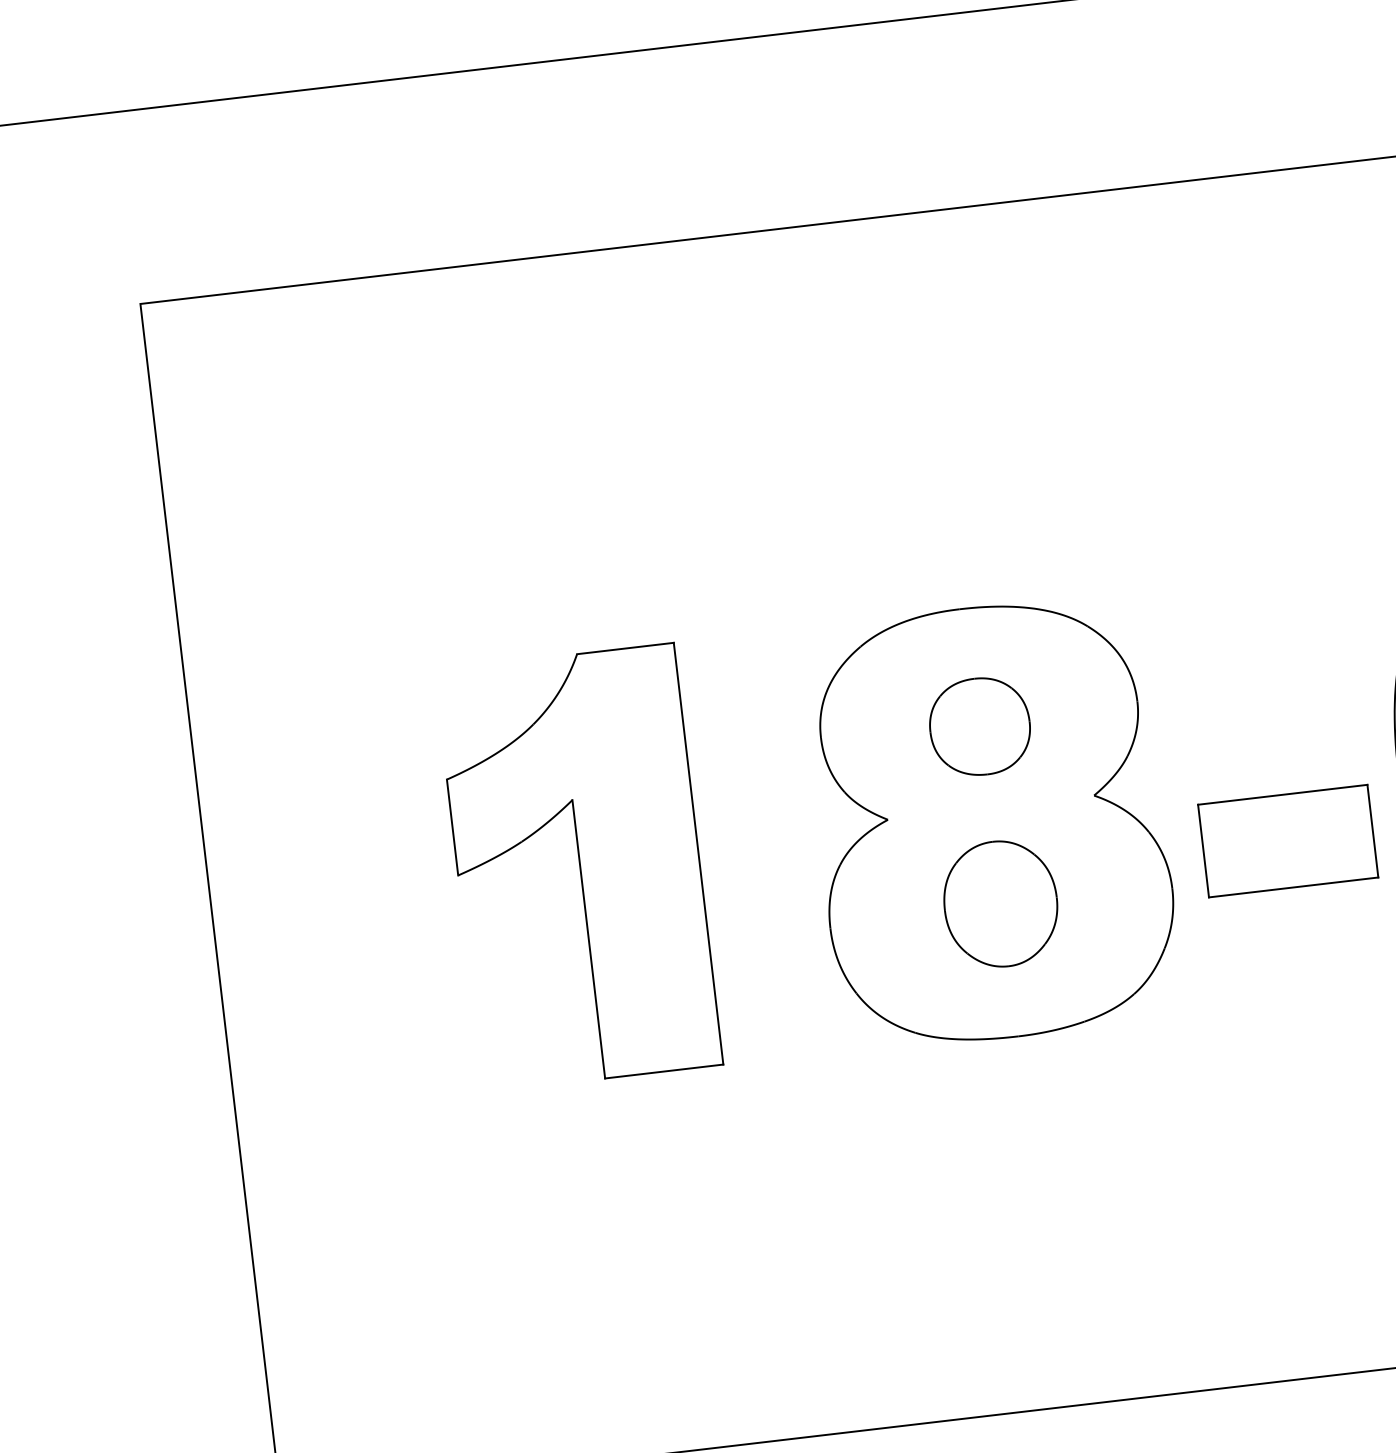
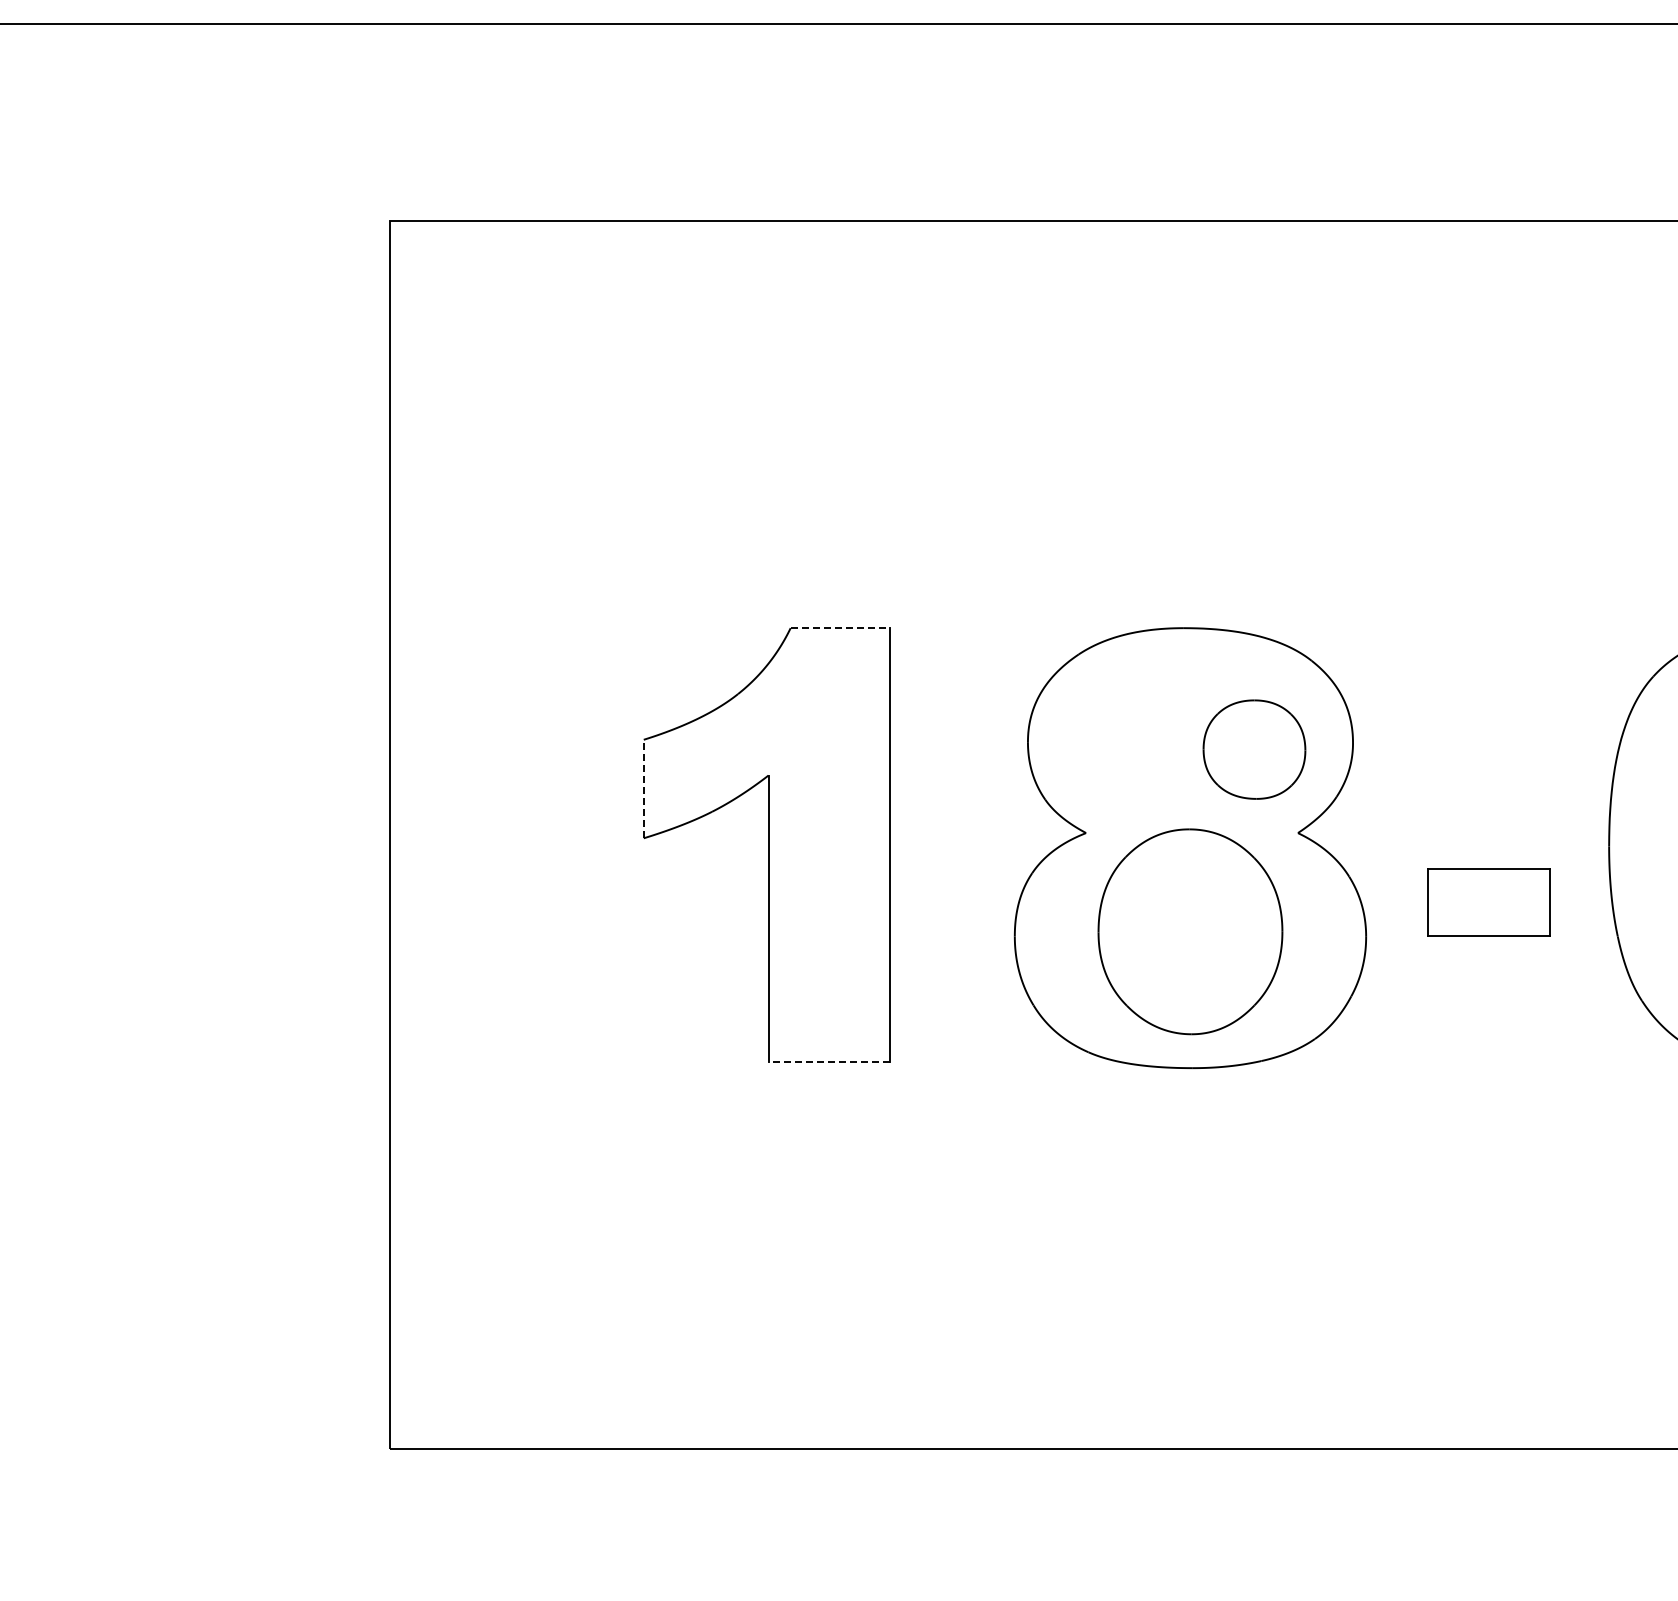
line: (625, 648) -> (840, 628), solid -> dashed
part: (980, 726) -> (1254, 749), moved
line: (452, 827) -> (643, 788), solid -> dashed
part: (1287, 841) -> (1488, 902), size x0.7
part: (1000, 903) -> (1190, 931), size x1.6
line: (664, 1071) -> (829, 1061), solid -> dashed

